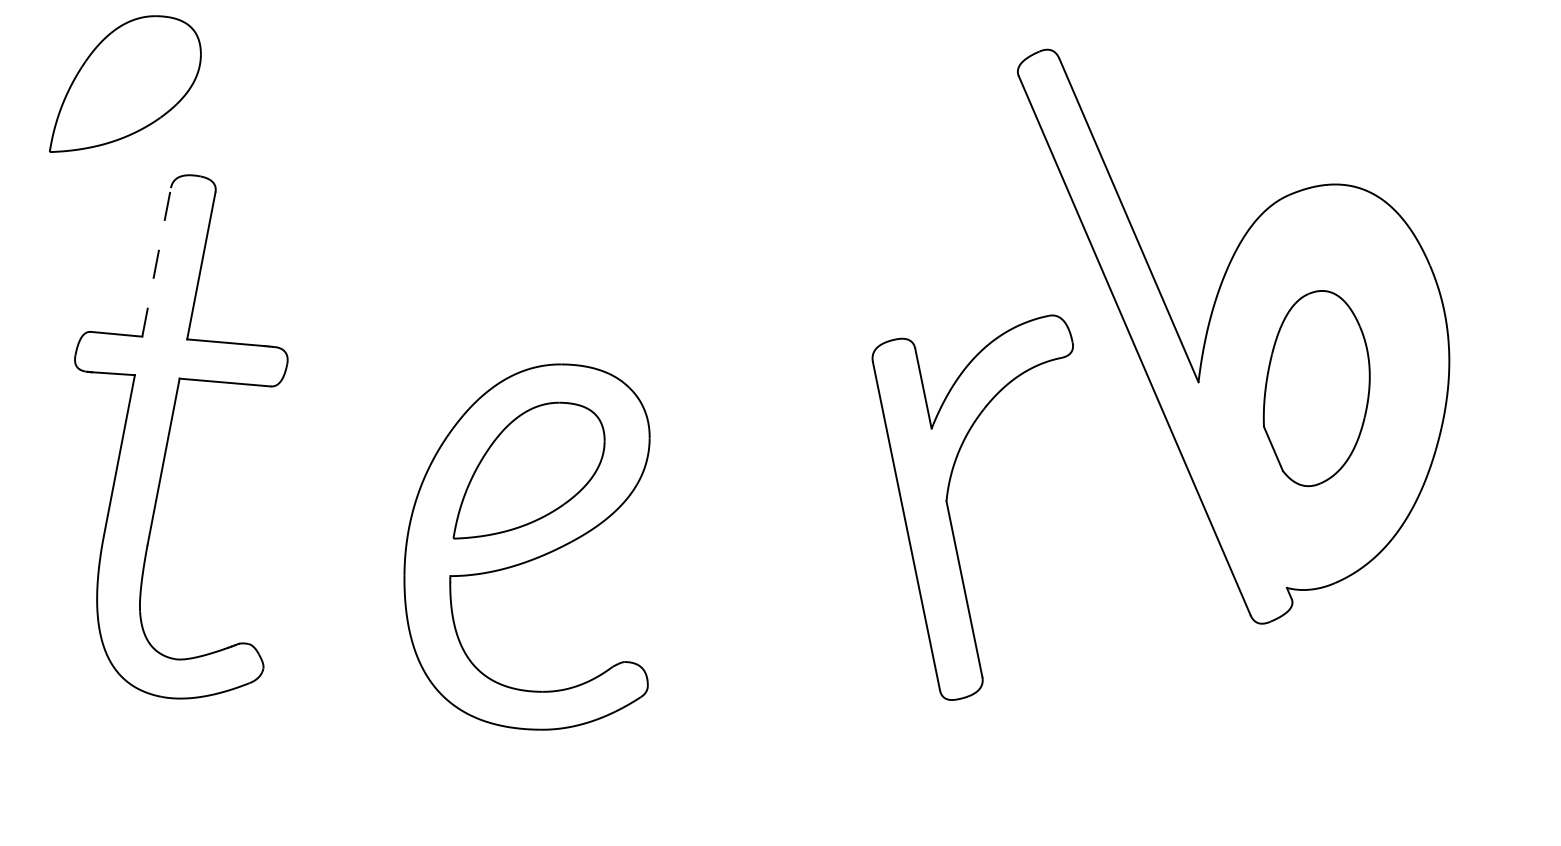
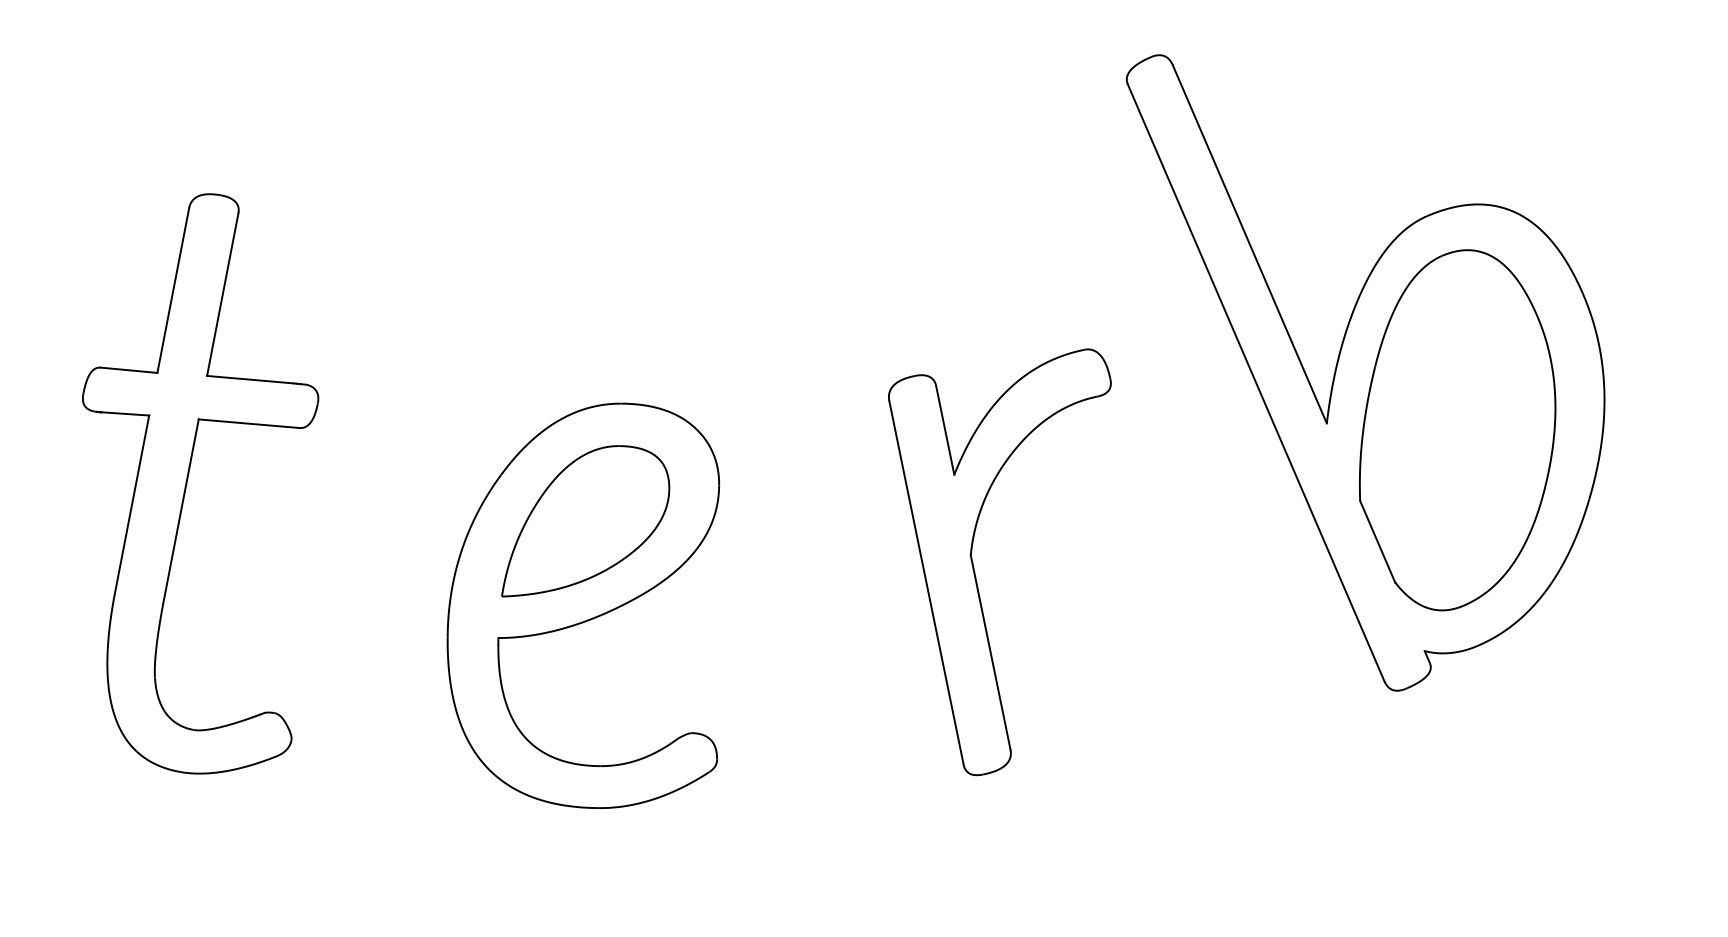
part: (125, 84) -> (138, 93), removed
line: (156, 262) -> (173, 290), dashed -> solid
part: (1316, 388) -> (1457, 430), size x1.67
part: (949, 512) -> (974, 567), moved

